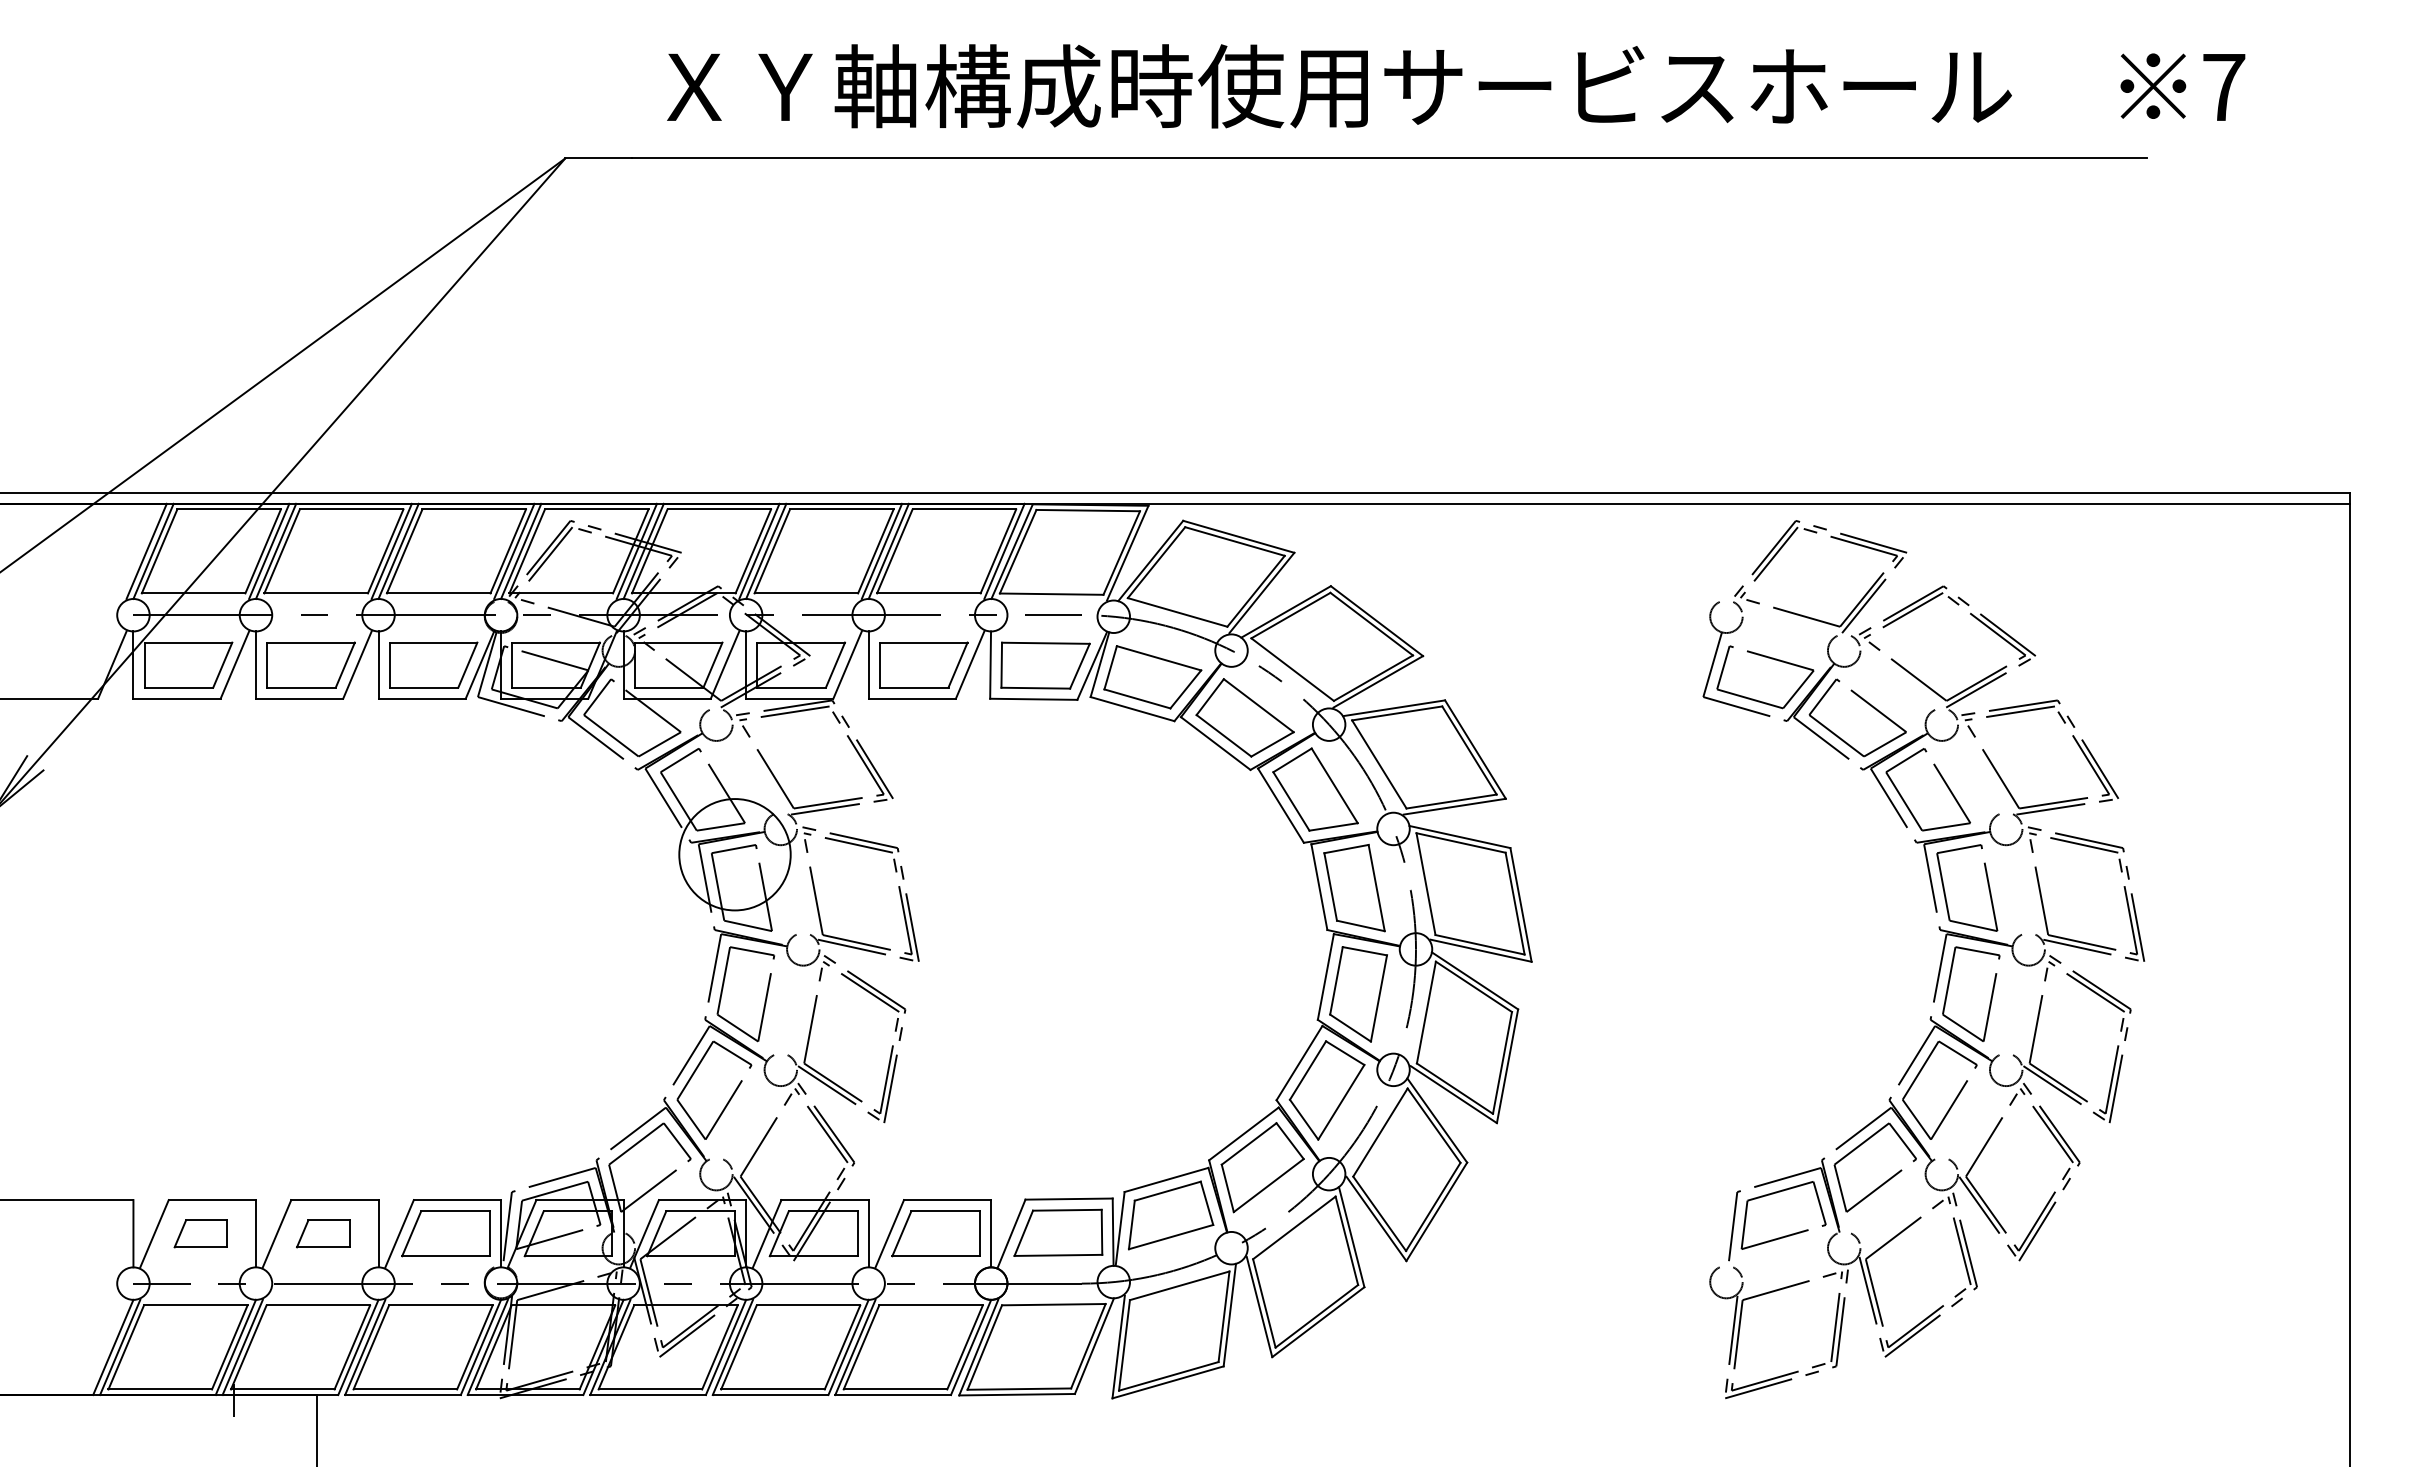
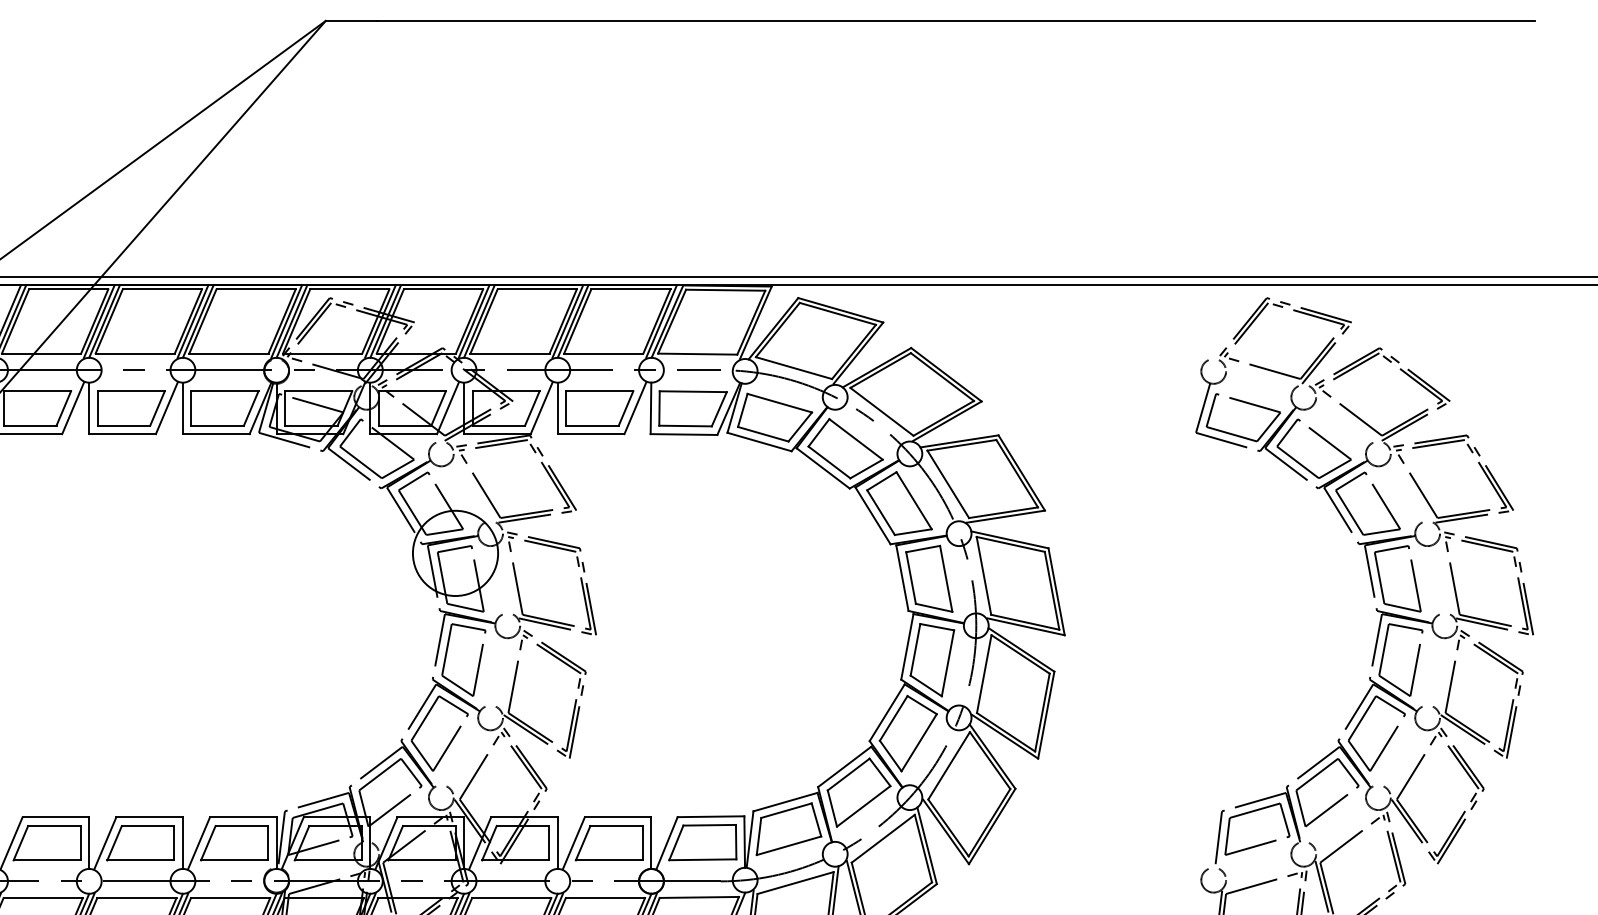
part: (200, 1233) -> (46, 843), size x1.67
part: (322, 1233) -> (140, 843), size x1.67

